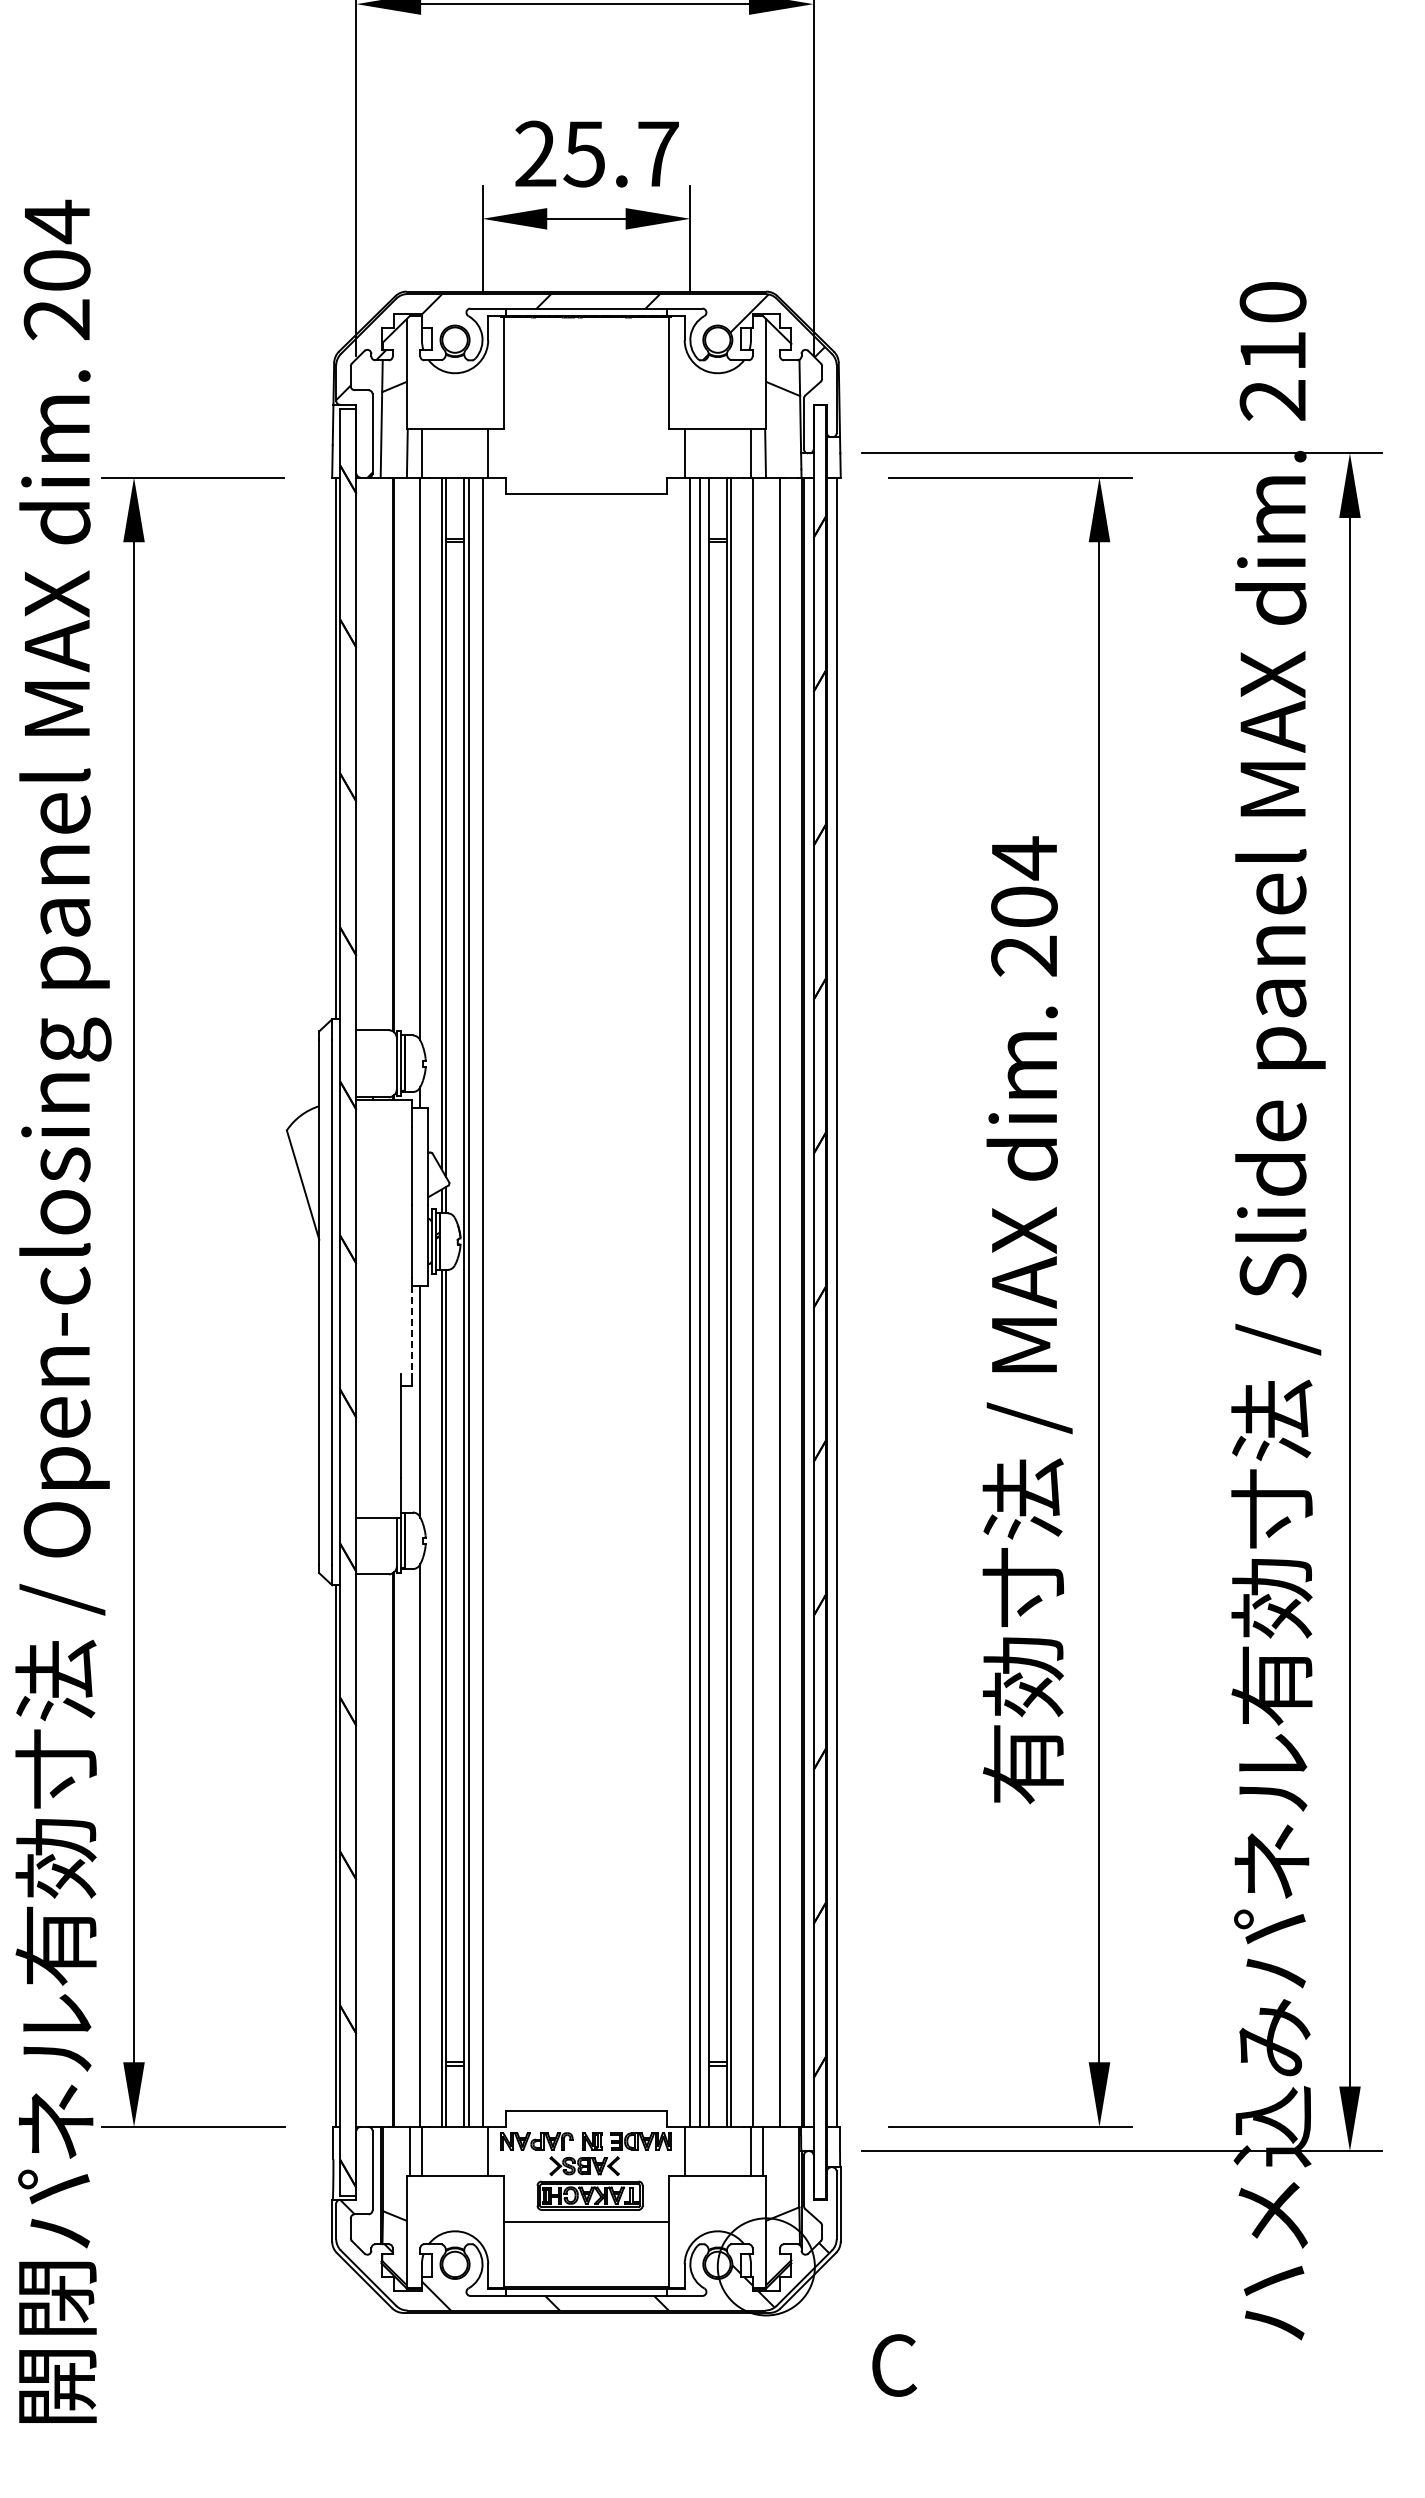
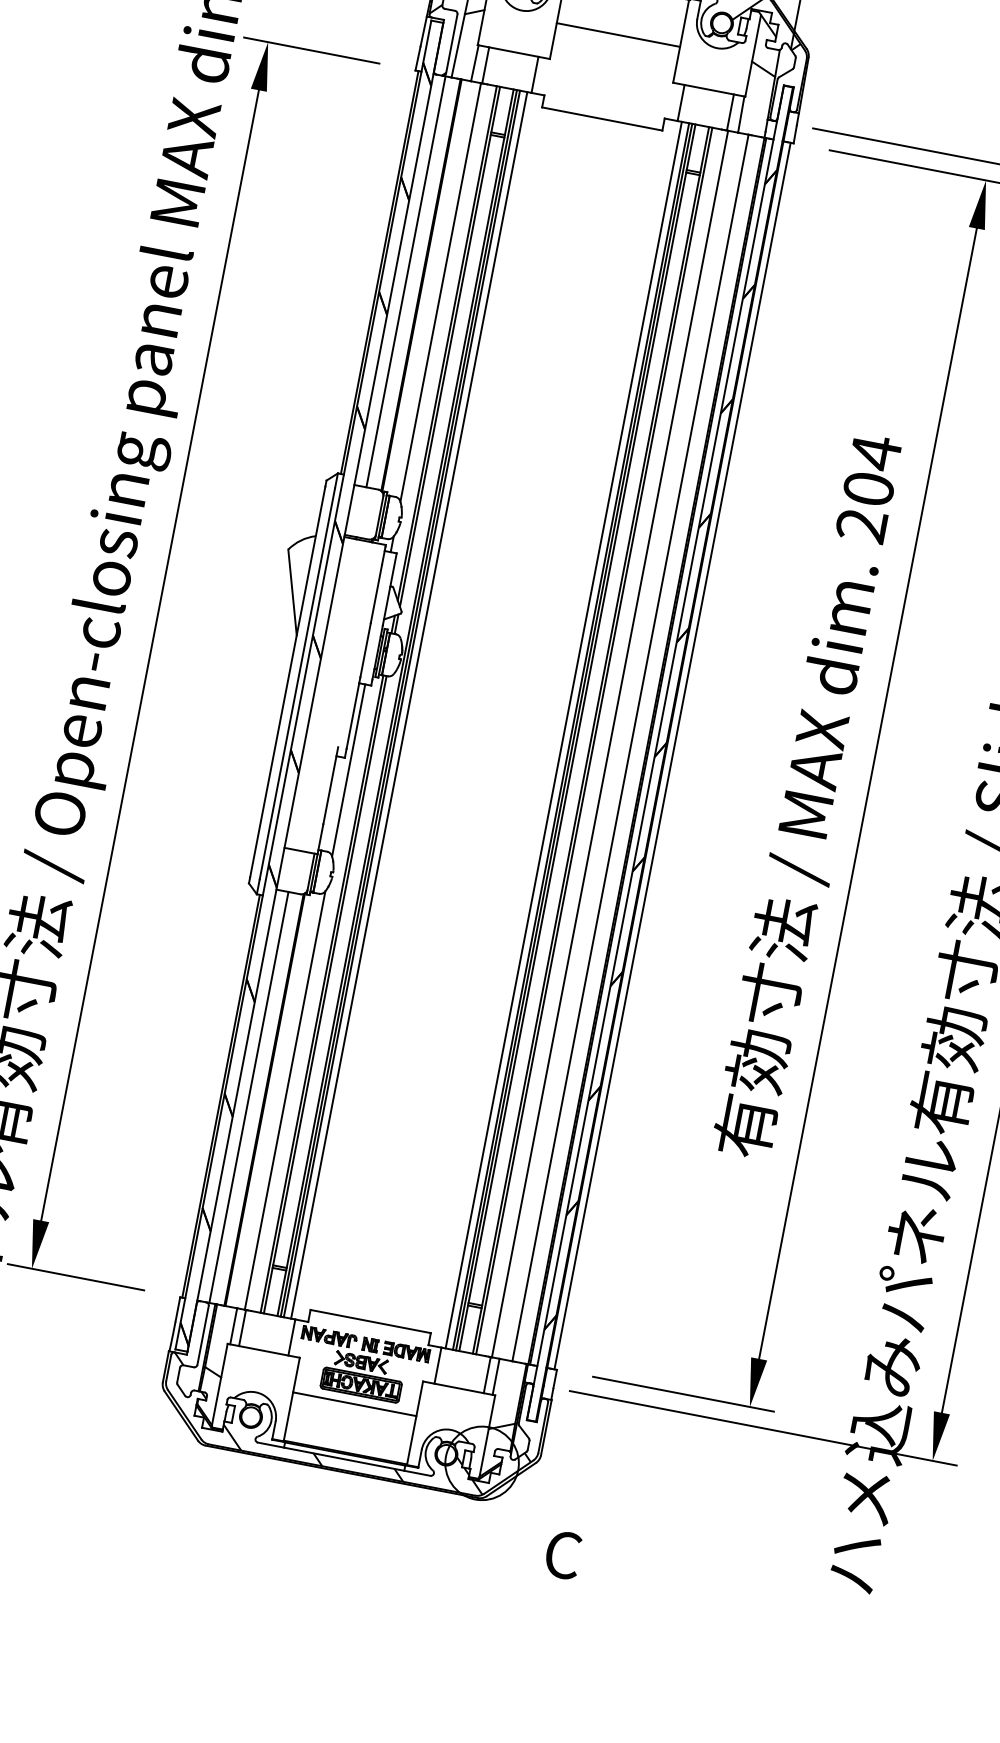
line: (586, 380) -> (618, 34), added
line: (372, 753) -> (405, 281), added
line: (472, 1302) -> (401, 704), added
line: (704, 1302) -> (574, 737), added
line: (412, 1330) -> (353, 716), dashed -> solid
line: (372, 1850) -> (248, 1097), added

